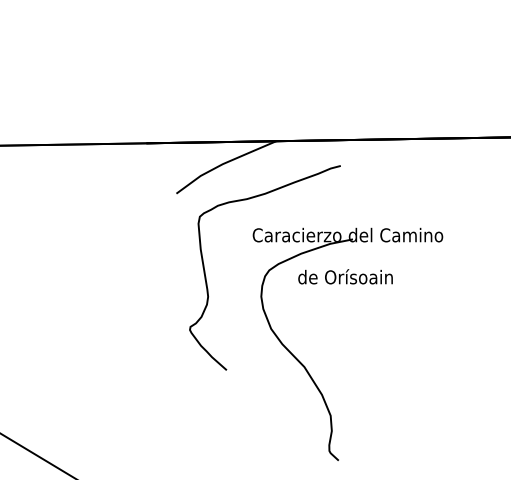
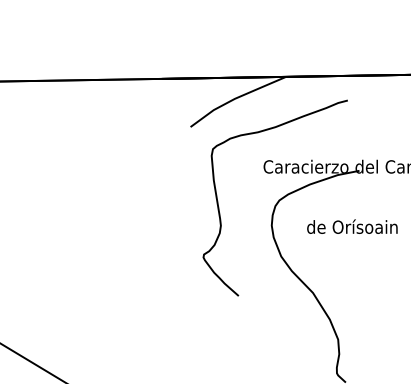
text: (345, 276) -> (352, 226), moved

